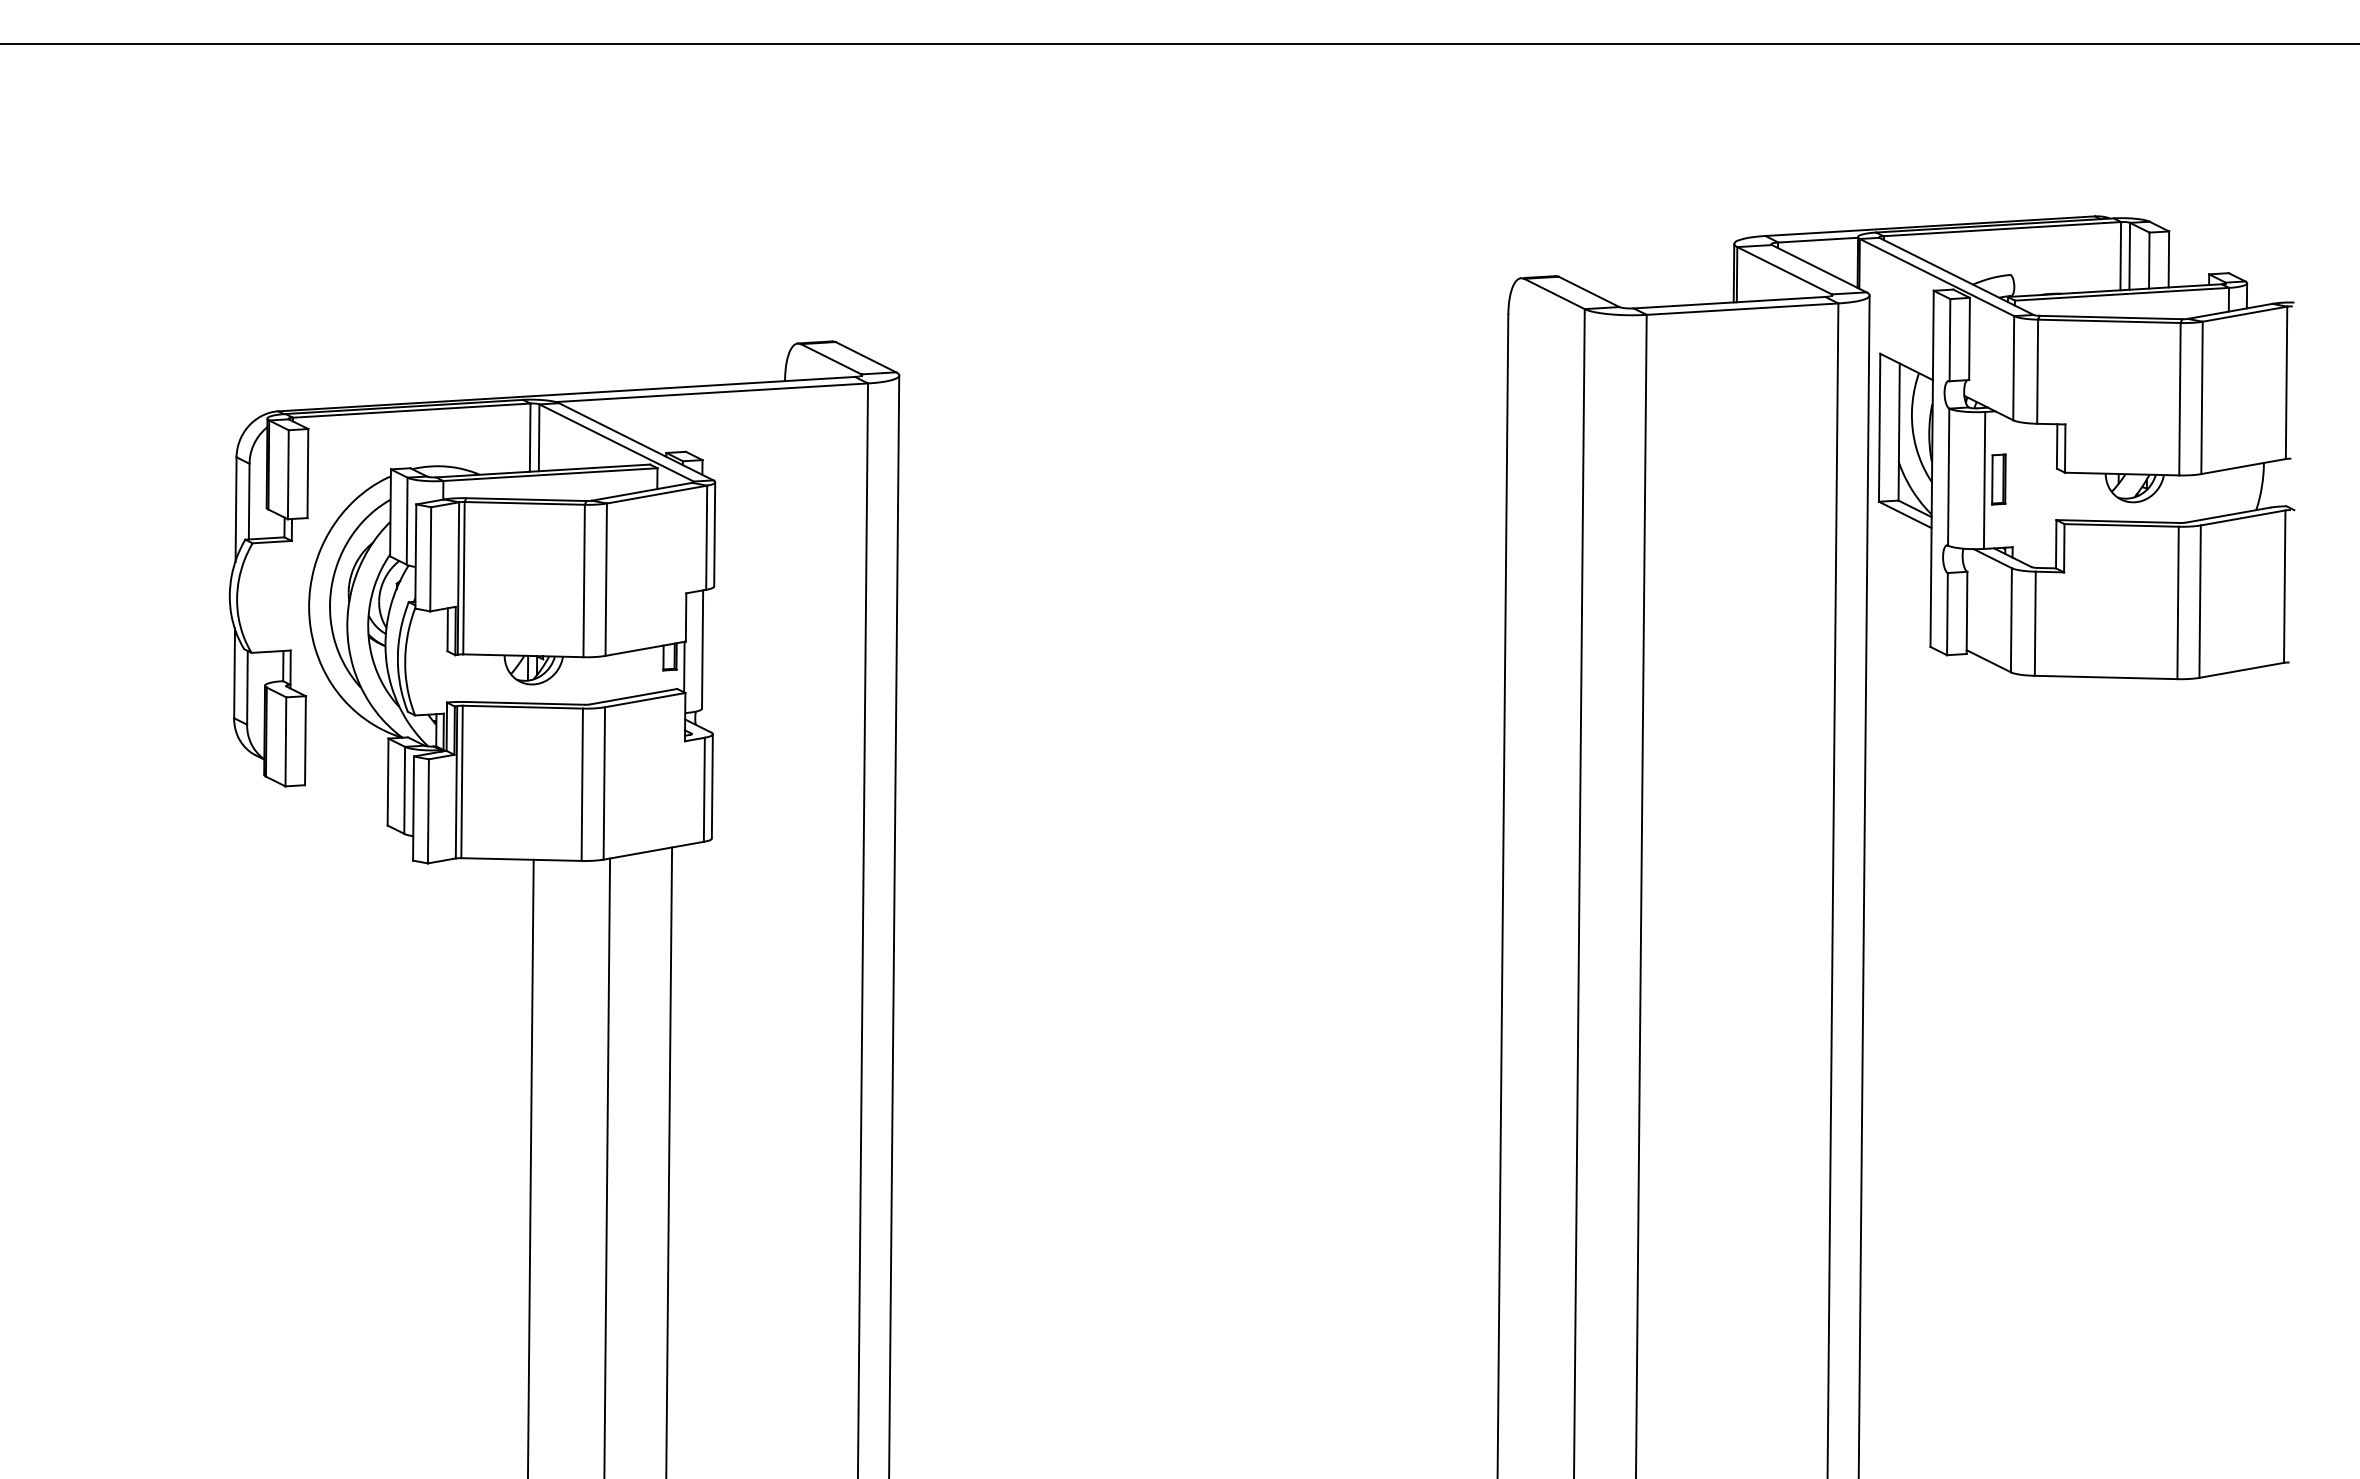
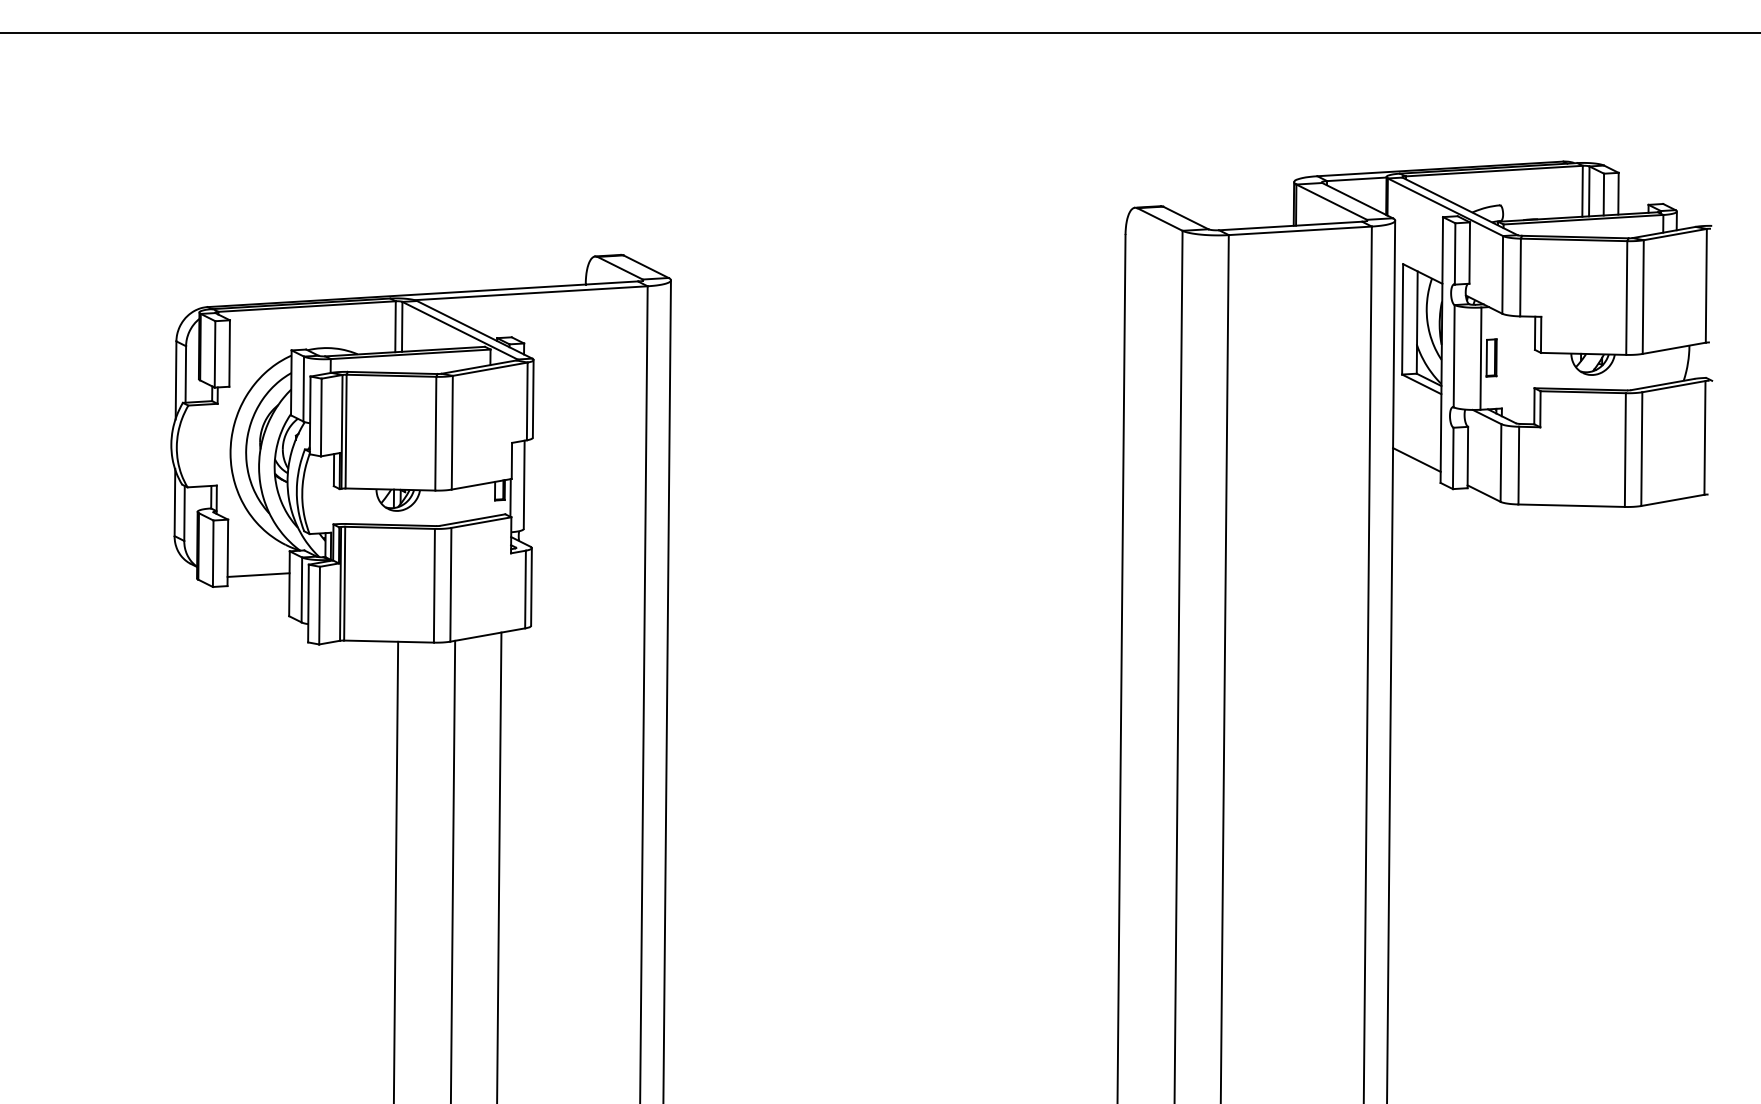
line: (1898, 616) -> (1416, 460), added
line: (346, 769) -> (258, 574), added

